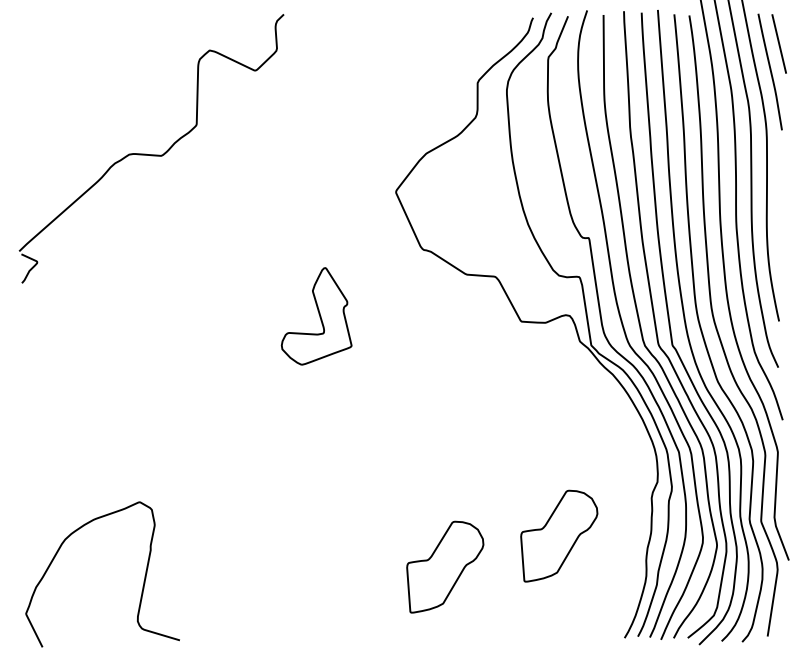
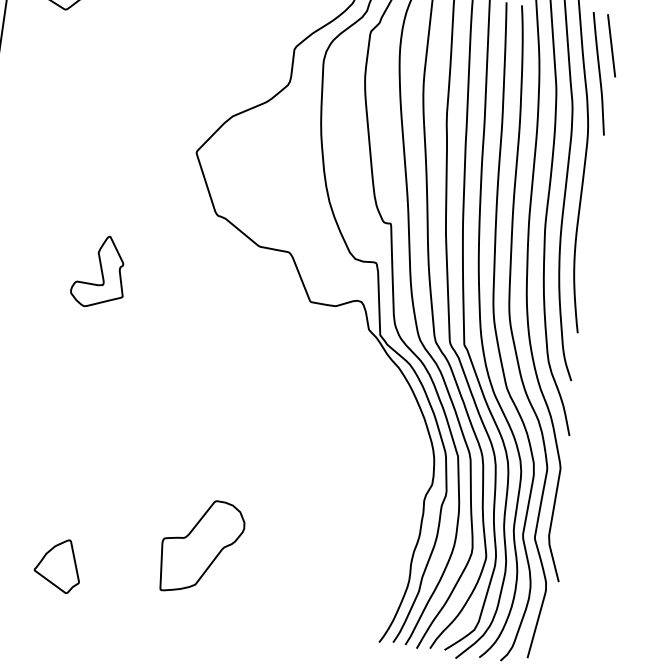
part: (316, 316) -> (99, 271), size x0.71
part: (559, 535) -> (324, 528), removed
part: (309, 600) -> (57, 565), added

